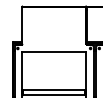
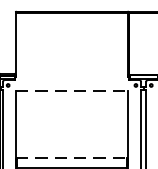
line: (54, 51) -> (72, 90), solid -> dashed
line: (54, 89) -> (72, 157), solid -> dashed

